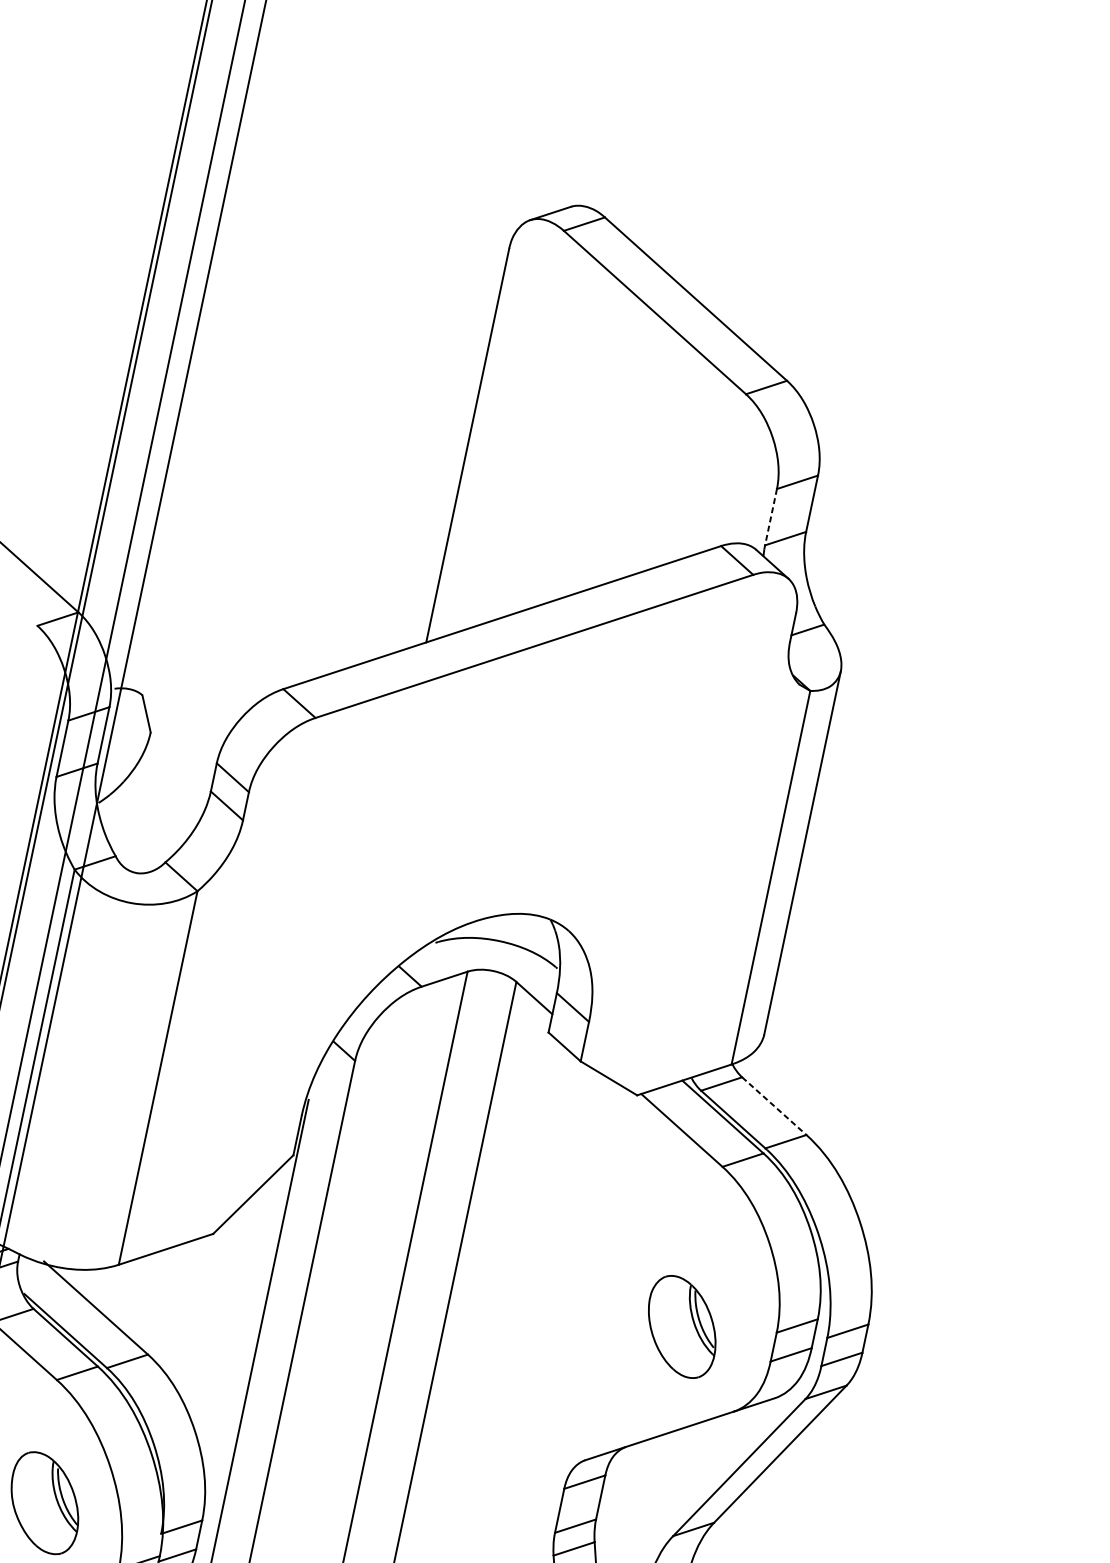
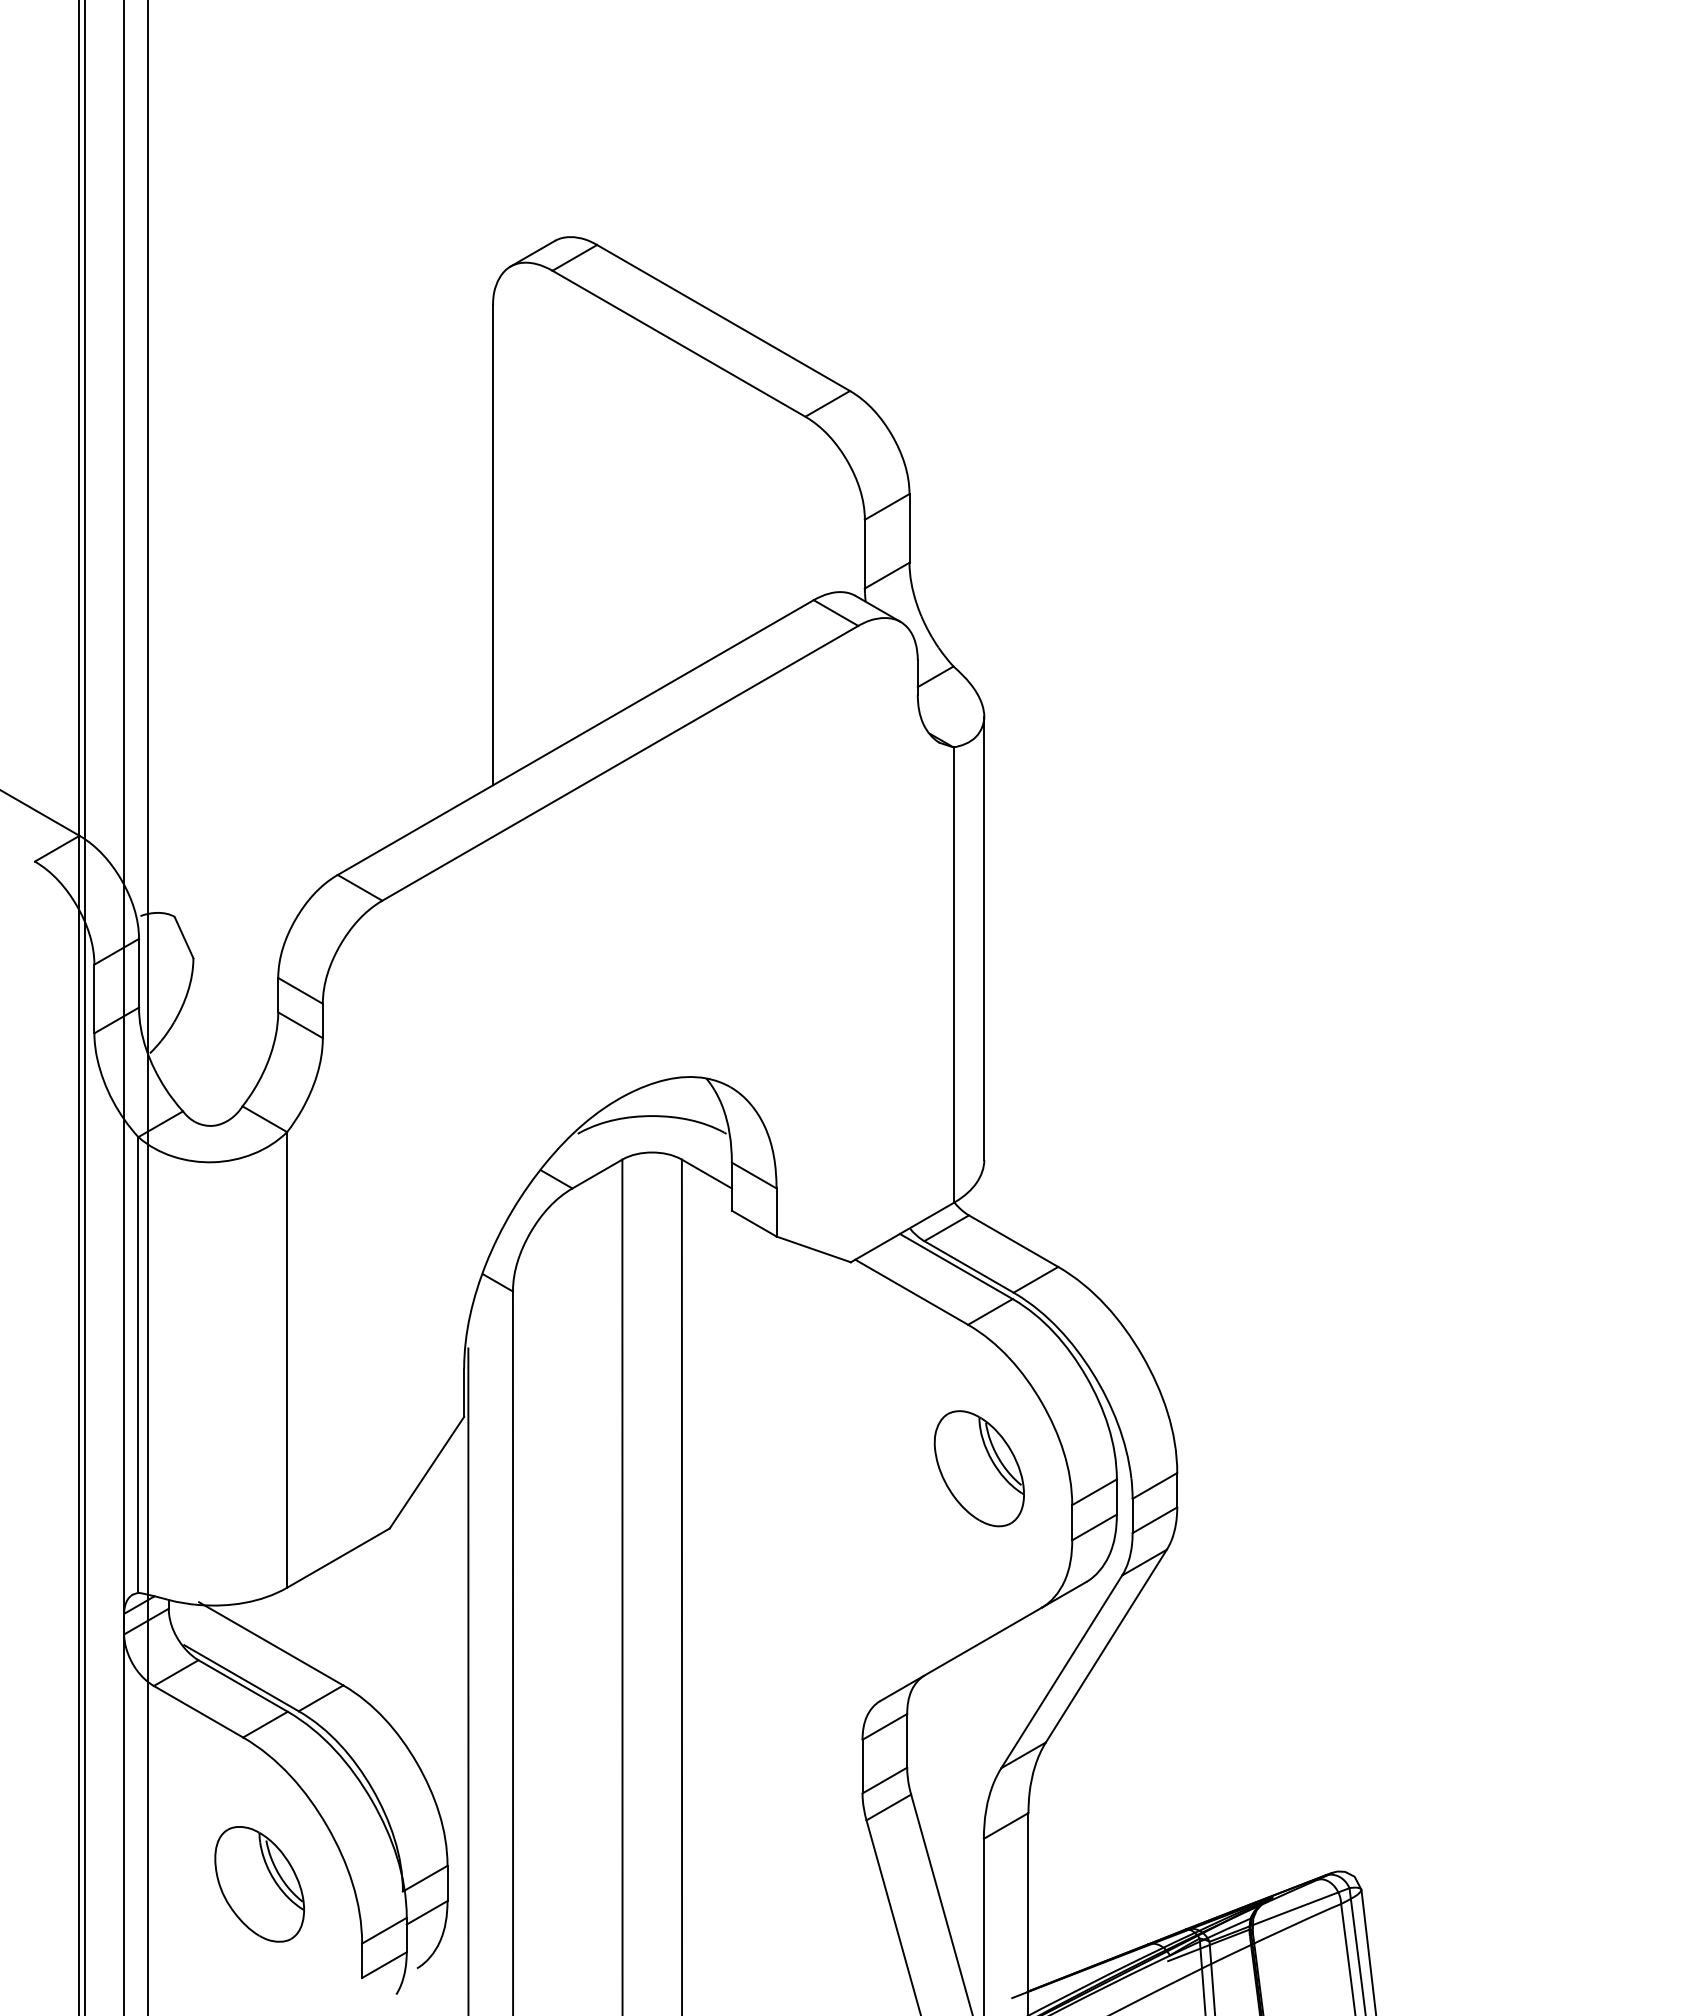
line: (770, 517) -> (864, 554), dashed -> solid
line: (774, 1106) -> (1013, 1241), dashed -> solid
part: (681, 1326) -> (978, 1468), moved

